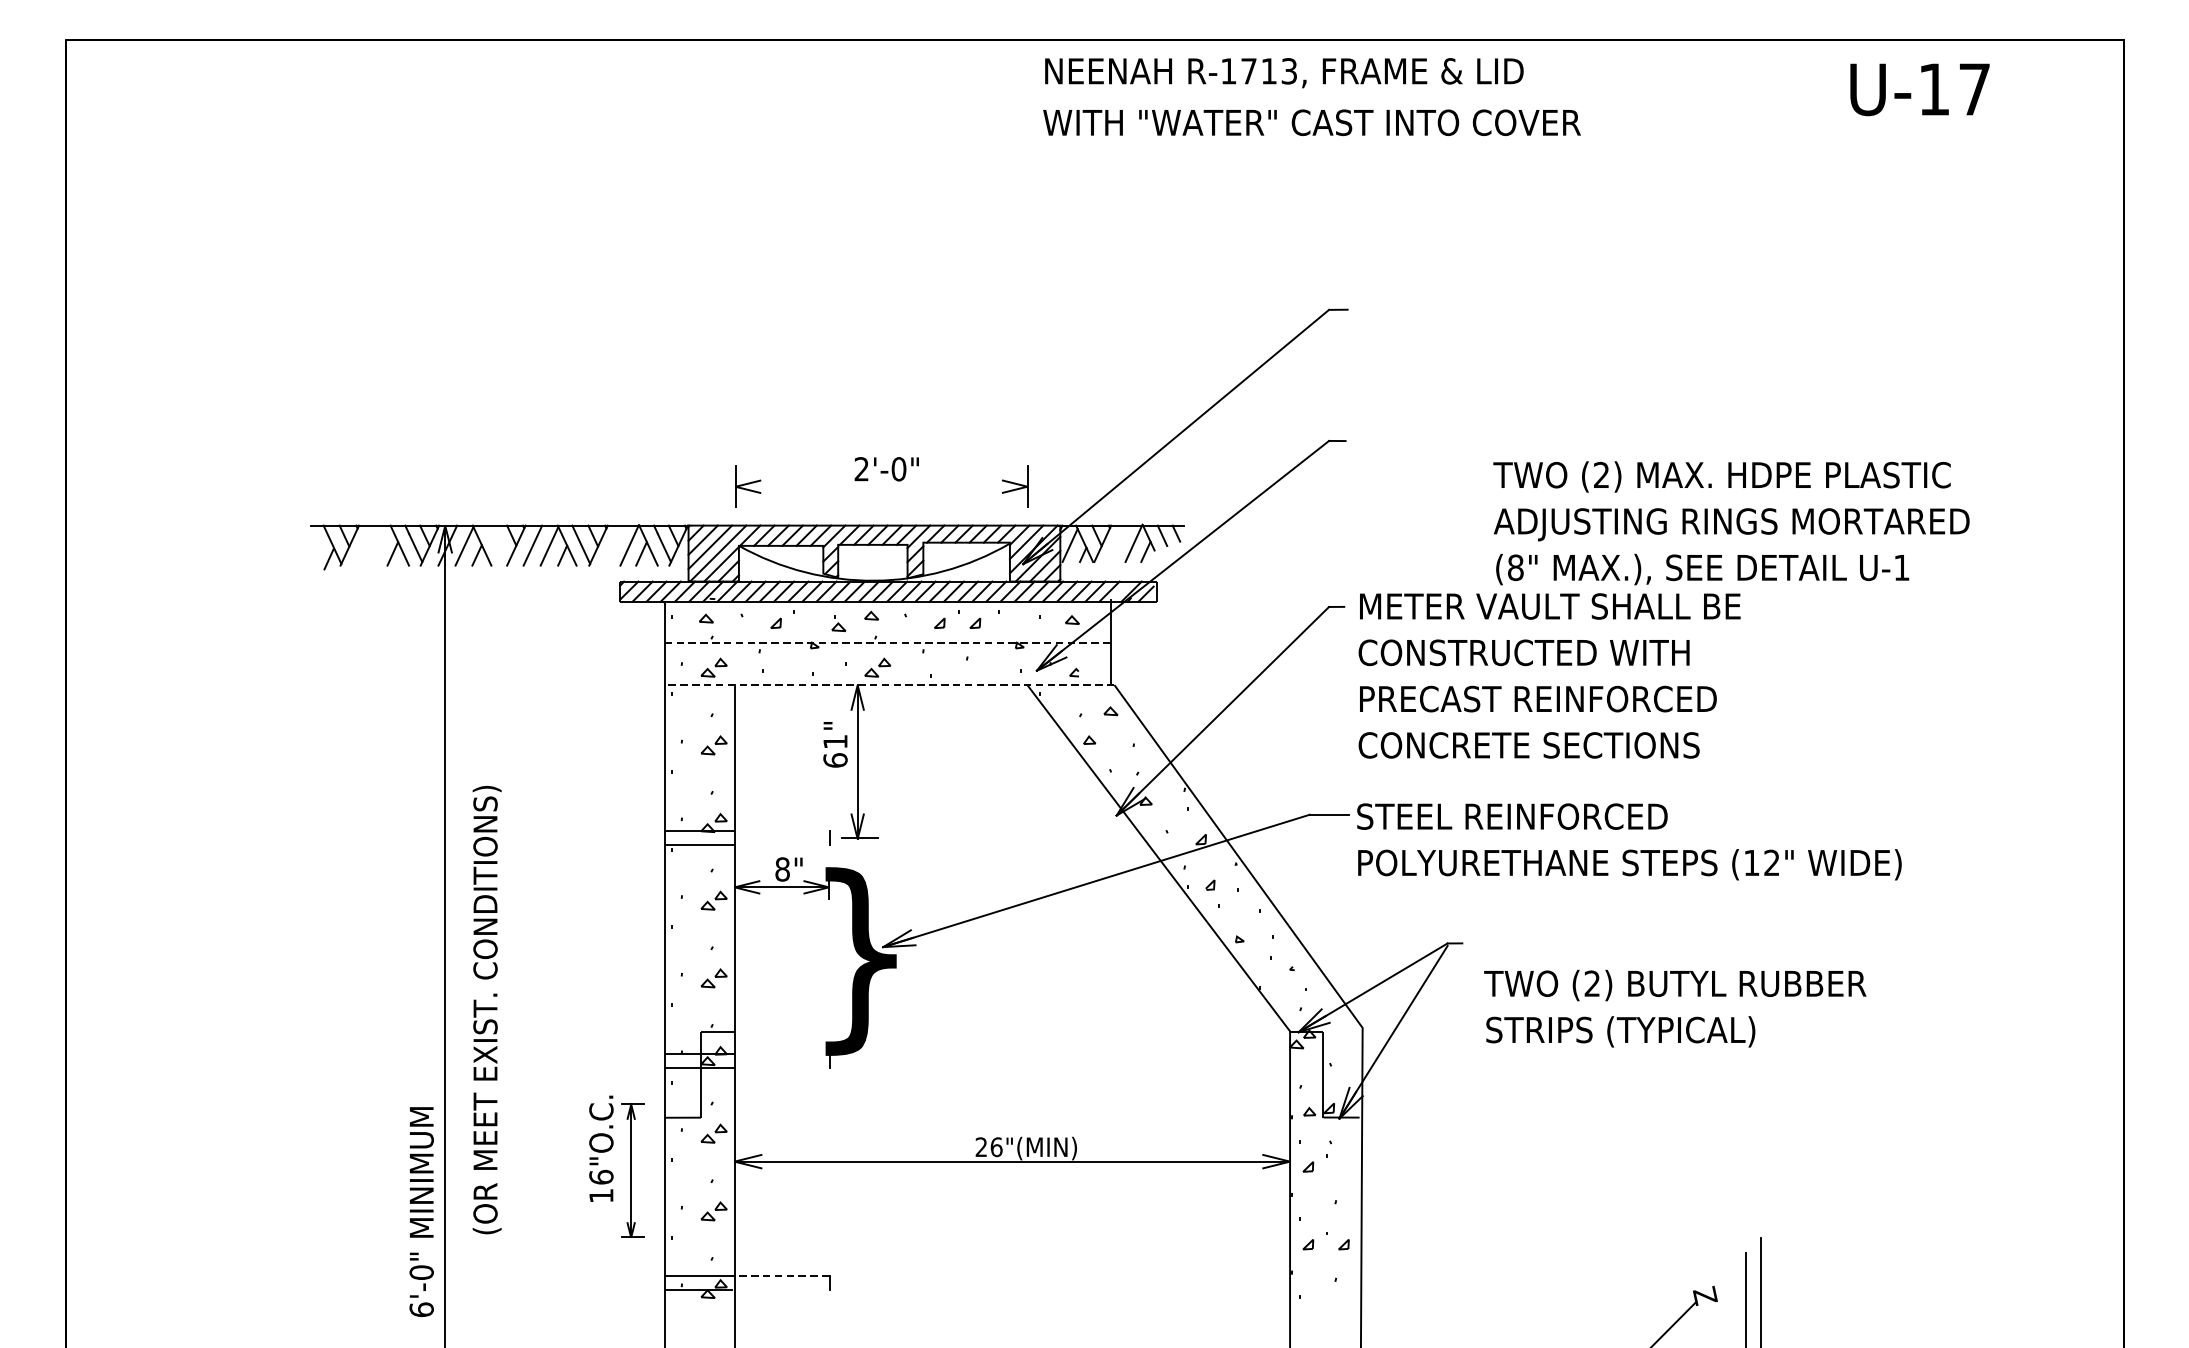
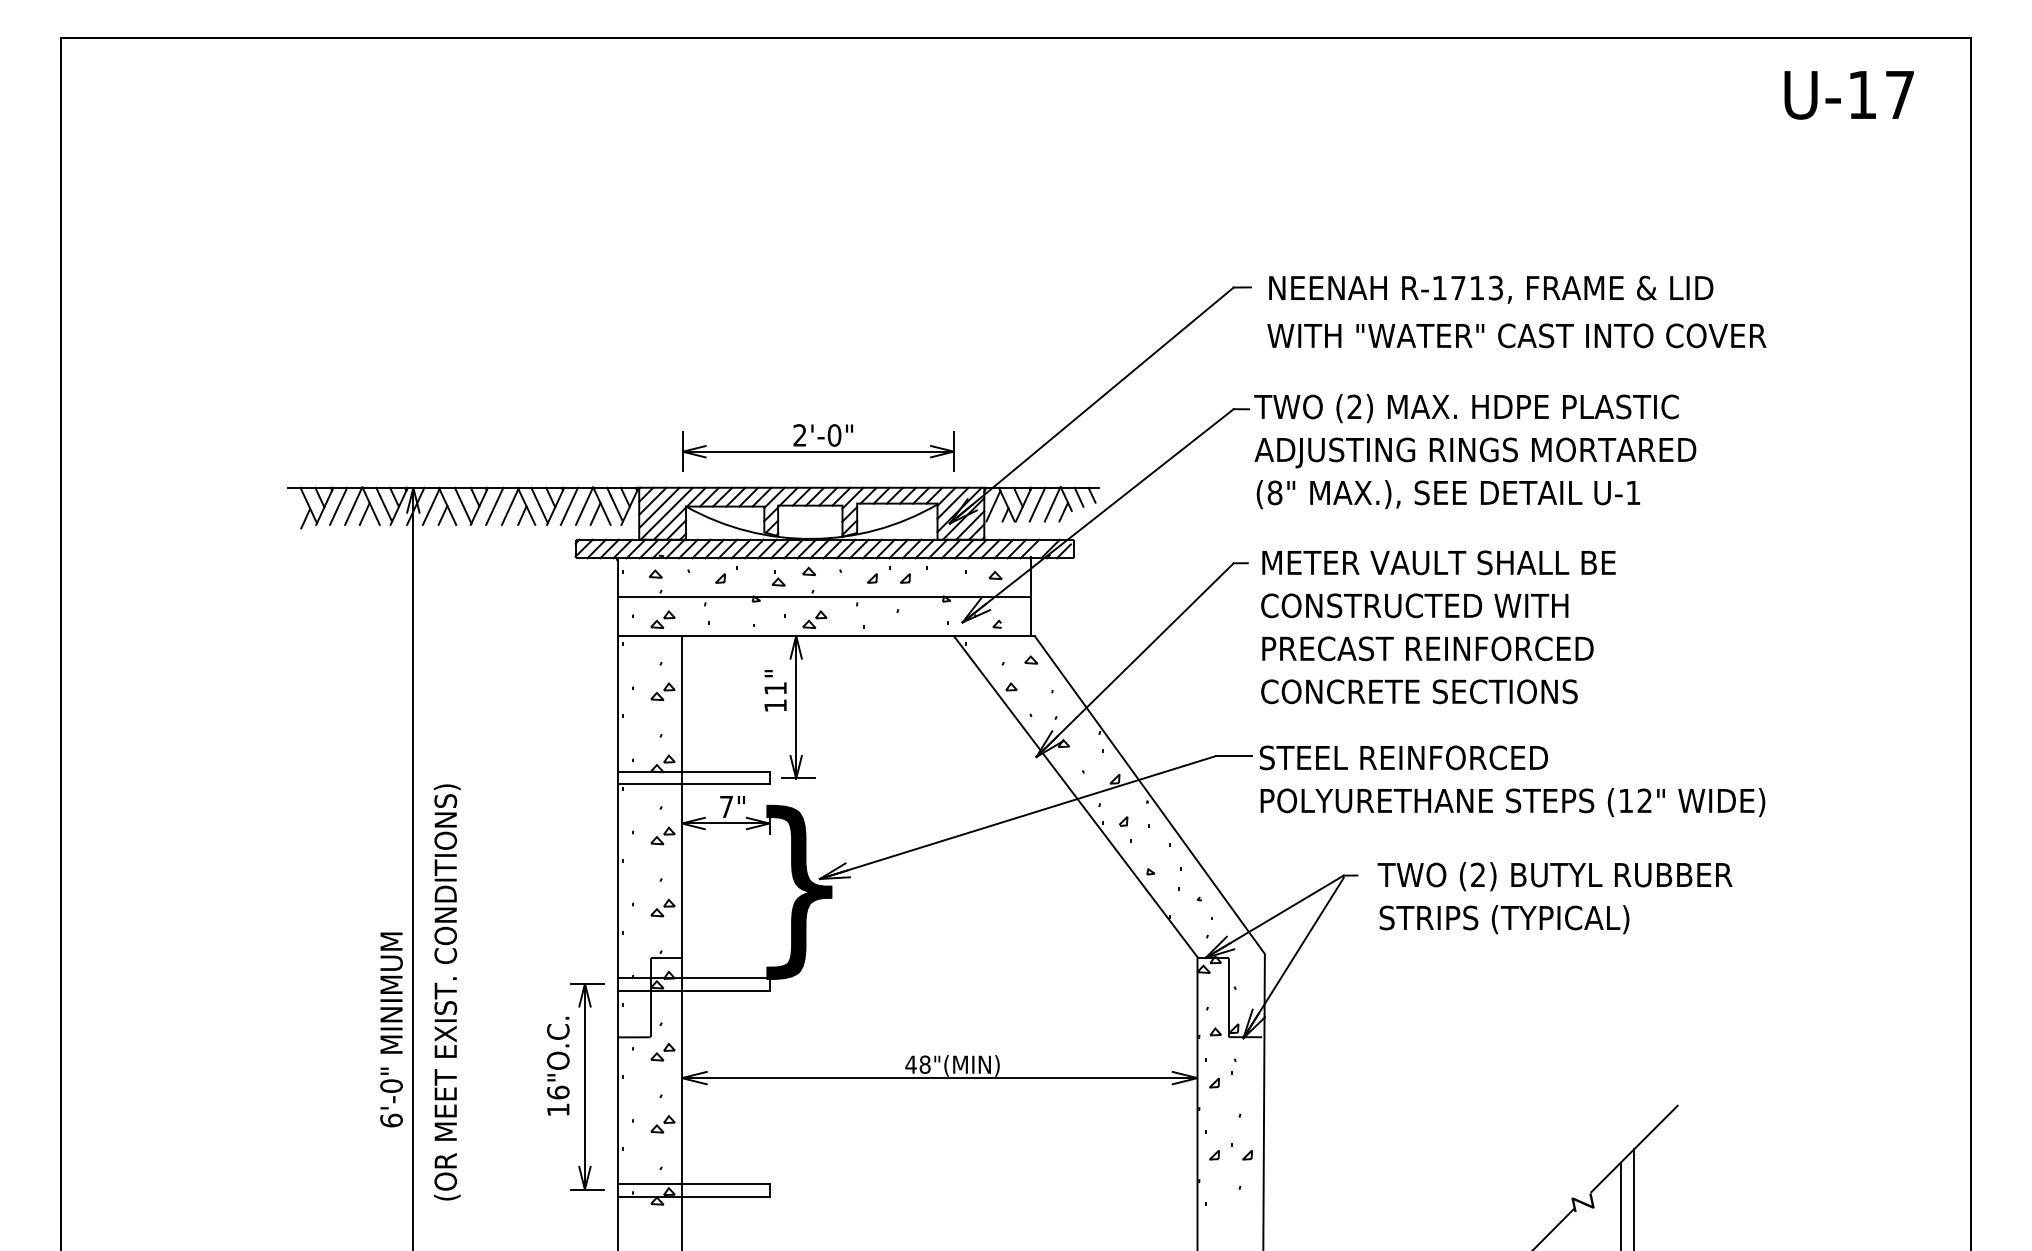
text: (1919, 90) -> (1848, 95), moved
text: (1311, 96) -> (1516, 311), moved
line: (880, 486) -> (817, 451), added
text: (1731, 523) -> (1475, 451), moved
line: (1117, 543) -> (1037, 504), added
line: (364, 544) -> (338, 505), added
line: (380, 544) -> (353, 505), added
line: (498, 544) -> (462, 505), added
line: (612, 544) -> (568, 505), added
line: (888, 643) -> (824, 597), dashed -> solid
line: (889, 684) -> (825, 635), dashed -> solid
text: (835, 760) -> (775, 705), 61" -> 11"
line: (782, 831) -> (726, 771), added
line: (782, 845) -> (726, 784), added
text: (782, 869) -> (726, 806), 8" -> 7"
text: (1674, 1009) -> (1554, 898), moved
text: (486, 1010) -> (446, 992), moved
line: (781, 1053) -> (725, 977), added
line: (781, 1067) -> (725, 990), added
text: (988, 1146) -> (917, 1064), 26"(MIN) -> 48"(MIN)
part: (632, 1170) -> (587, 1086), size x1.67
text: (421, 1211) -> (391, 1029), moved
line: (1760, 1237) -> (1634, 1148), added
line: (780, 1276) -> (724, 1184), dashed -> solid
line: (780, 1290) -> (724, 1197), added

